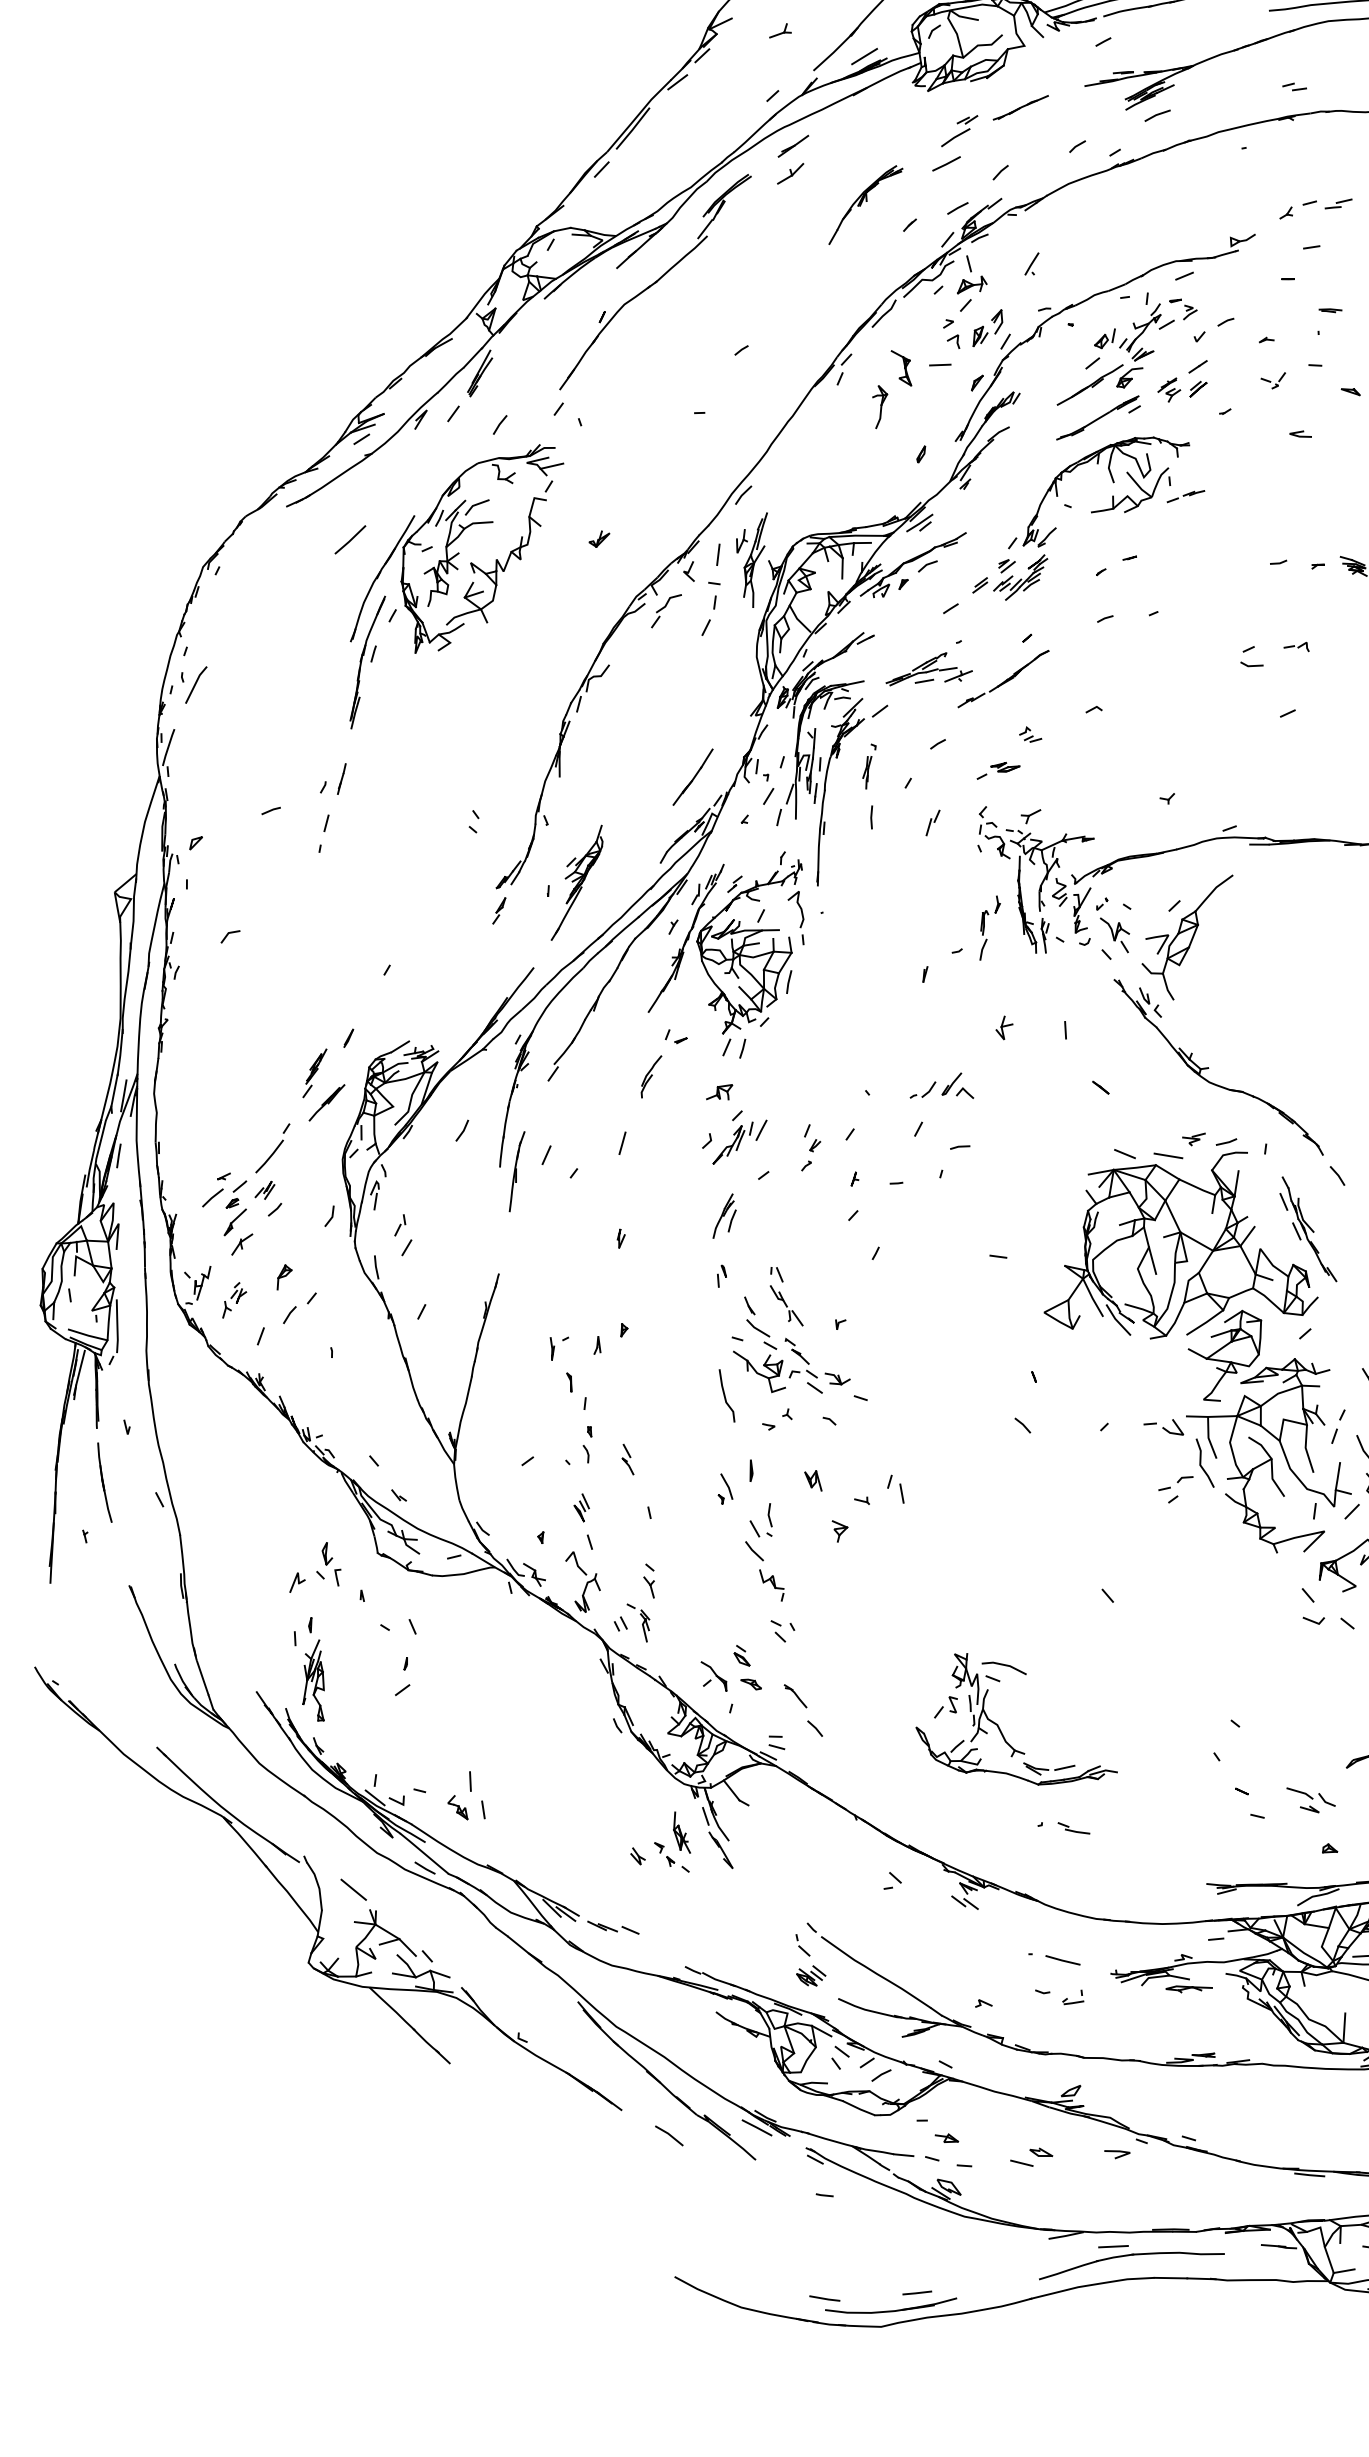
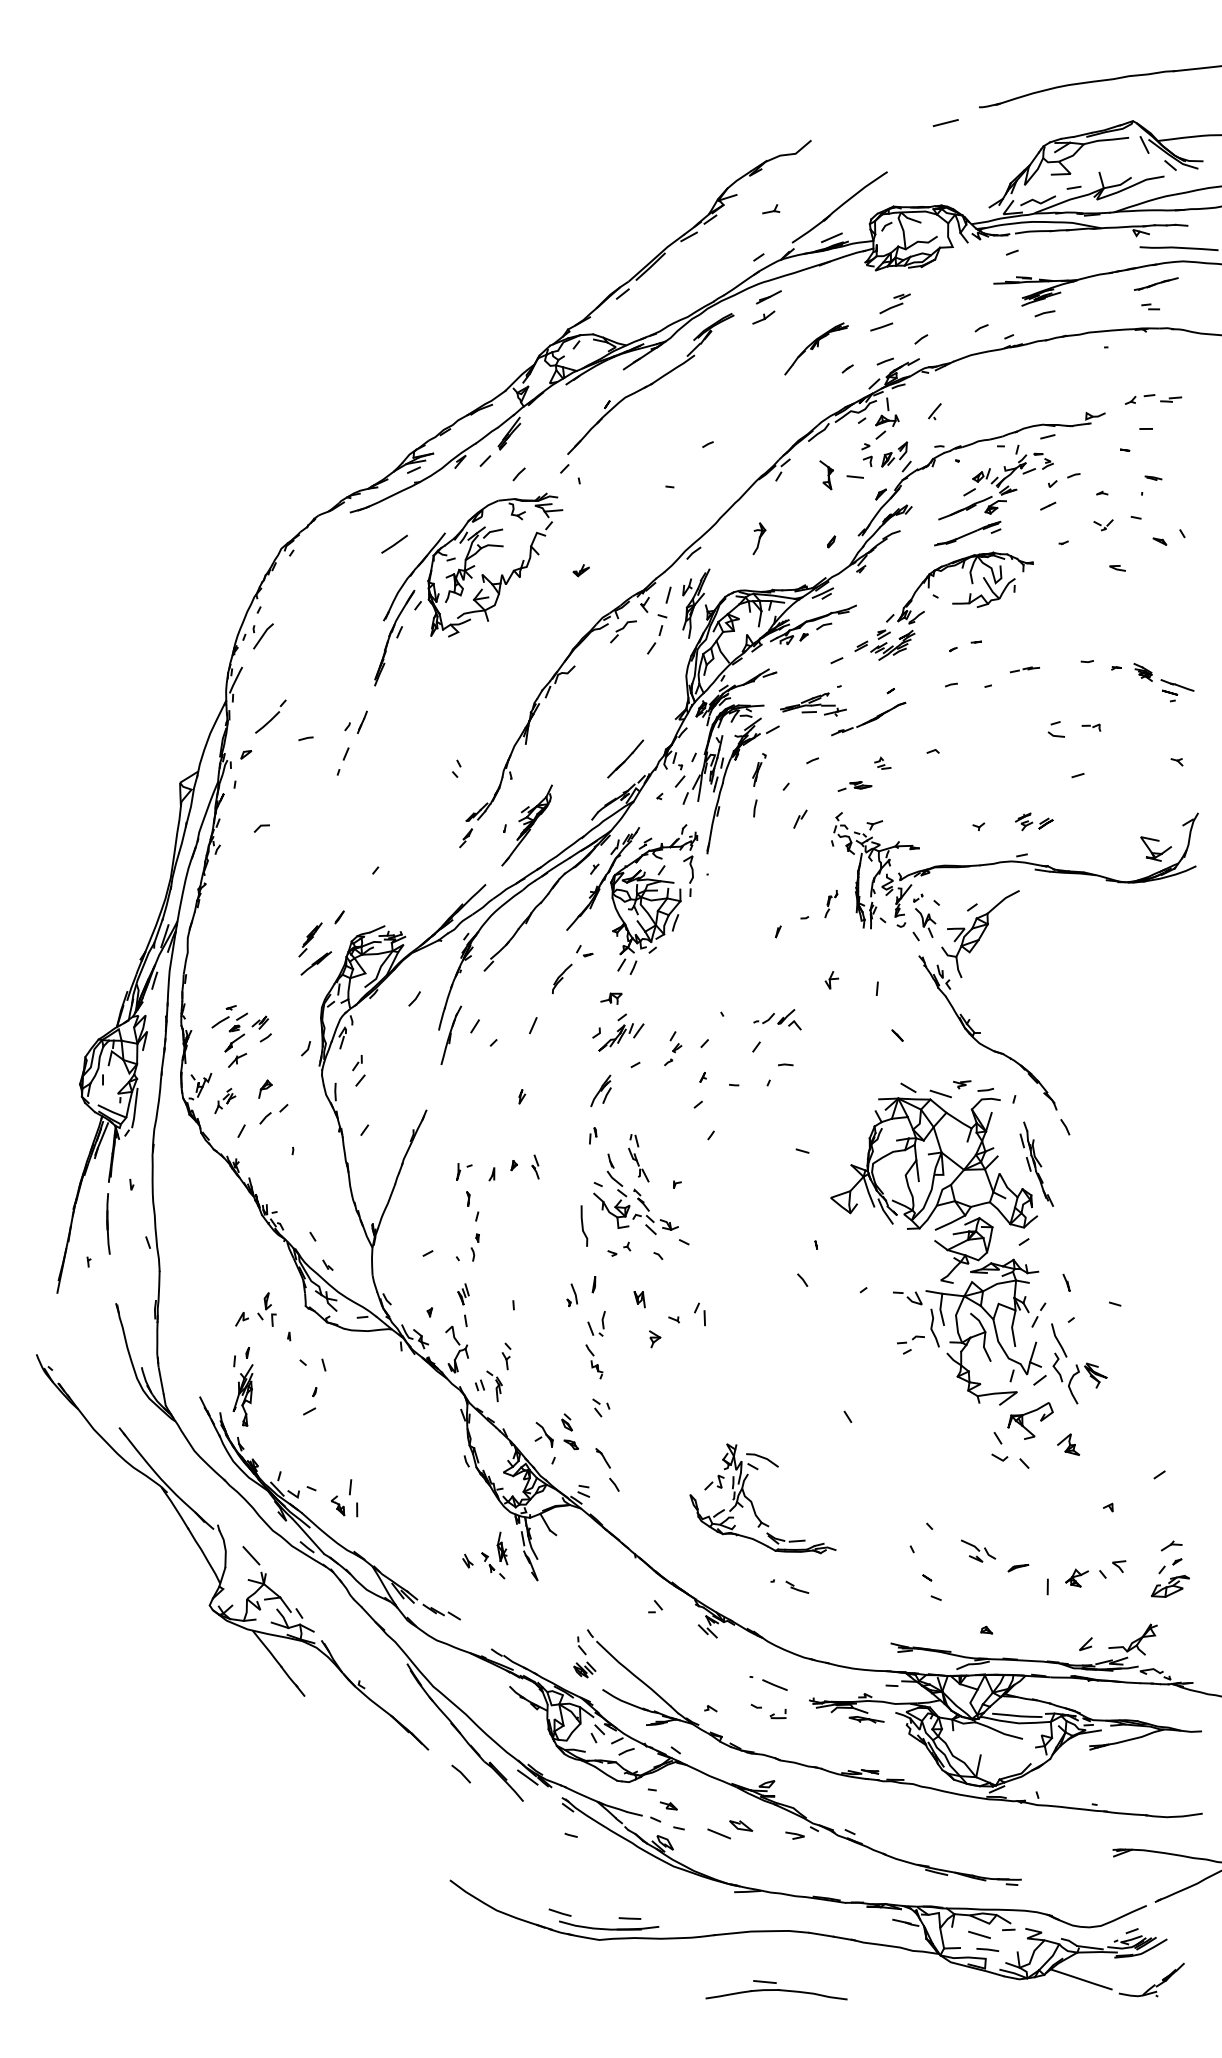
line: (1020, 107) -> (1156, 283), moved
part: (1182, 388) -> (1034, 821), moved
part: (881, 406) -> (759, 538), moved
part: (1185, 495) -> (1024, 669), moved
part: (989, 927) -> (831, 903), size x0.6
part: (272, 1148) -> (270, 716), moved
part: (626, 1458) -> (535, 1166), moved
part: (765, 1571) -> (594, 1361), size x0.7
part: (1311, 1798) -> (978, 1550), moved
part: (1030, 2157) -> (729, 1829), size x1.4
part: (1130, 2255) -> (776, 1990), moved

